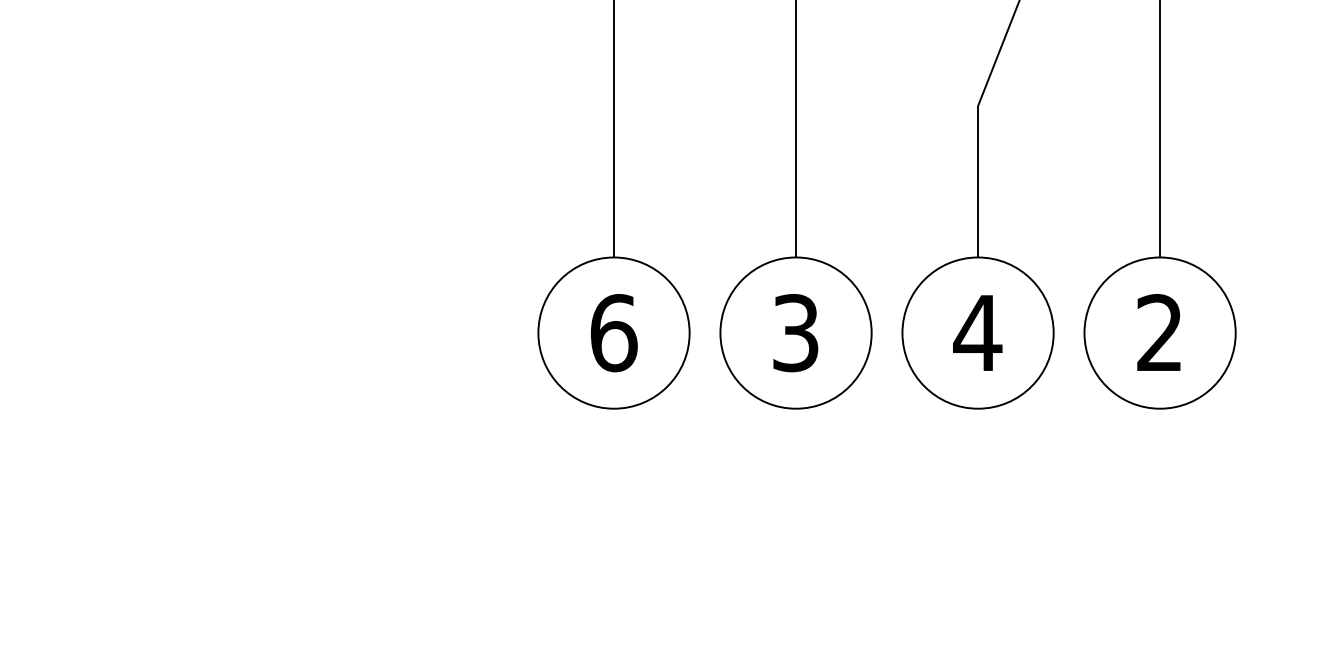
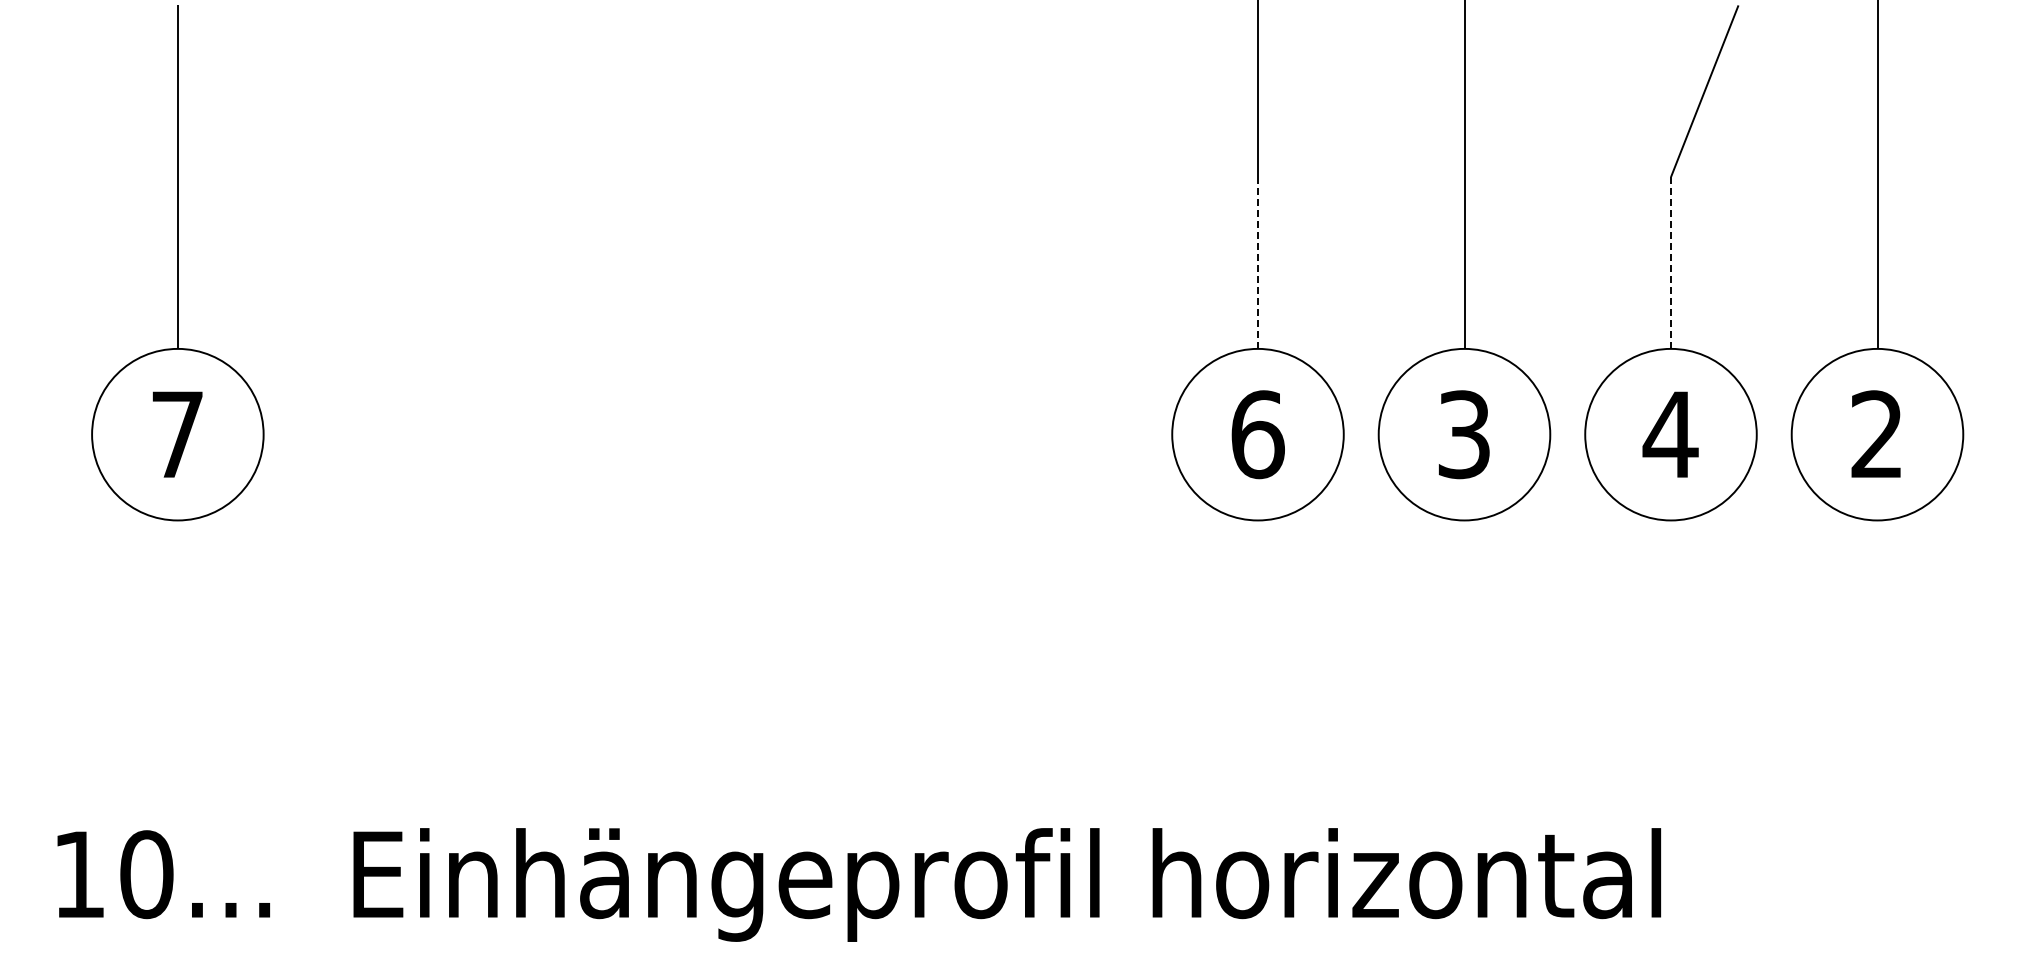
line: (614, 182) -> (1258, 263), solid -> dashed
line: (978, 182) -> (1671, 263), solid -> dashed

